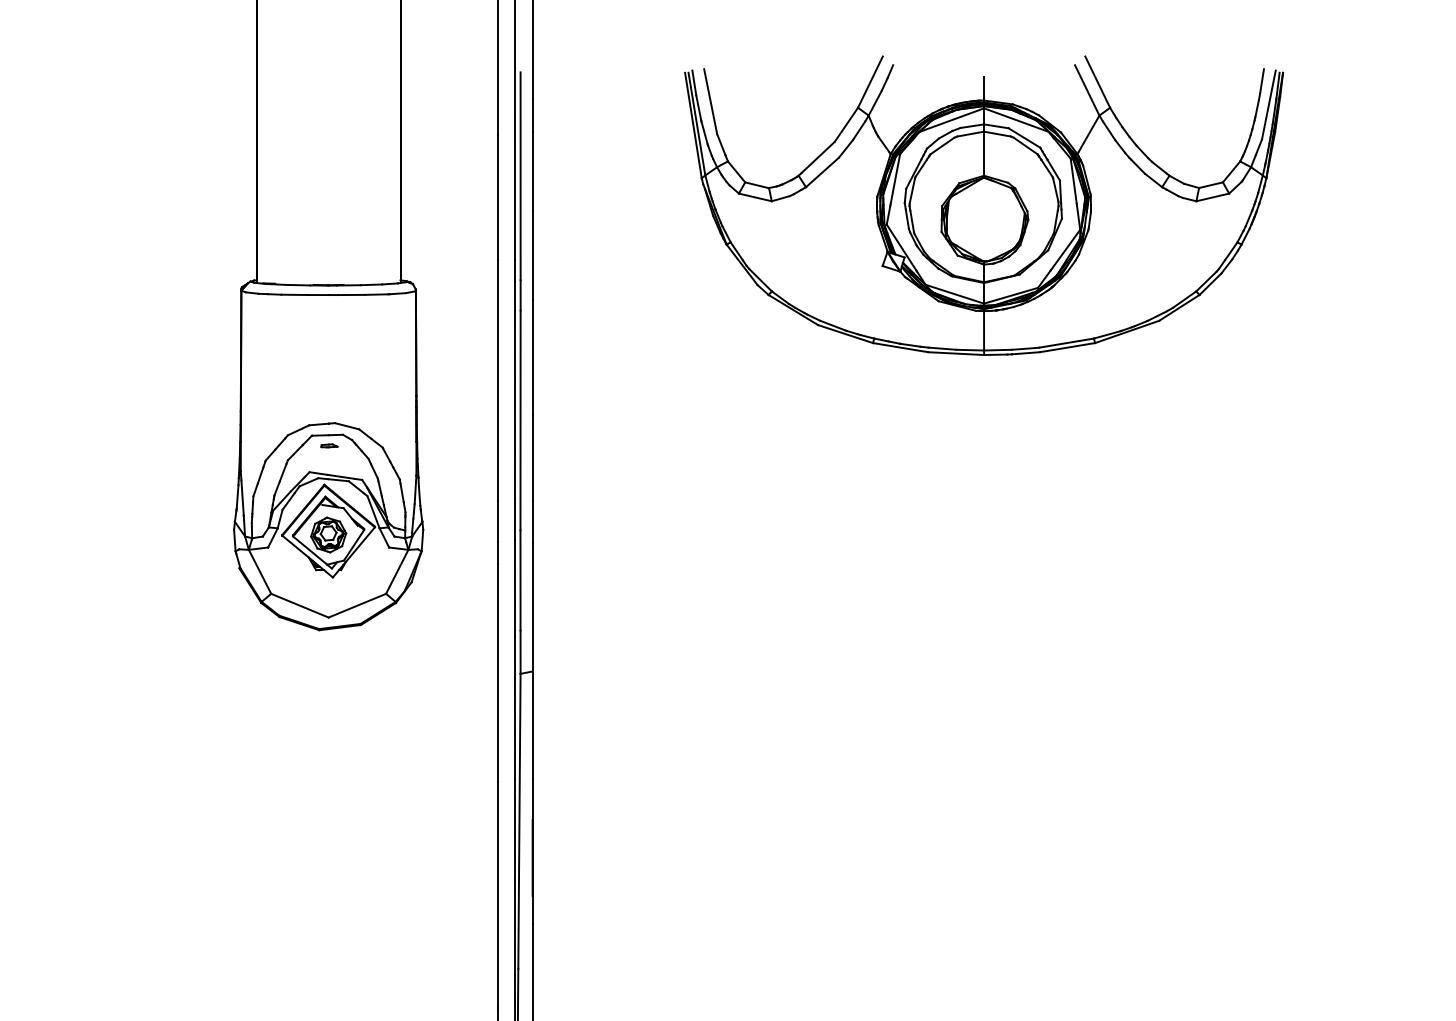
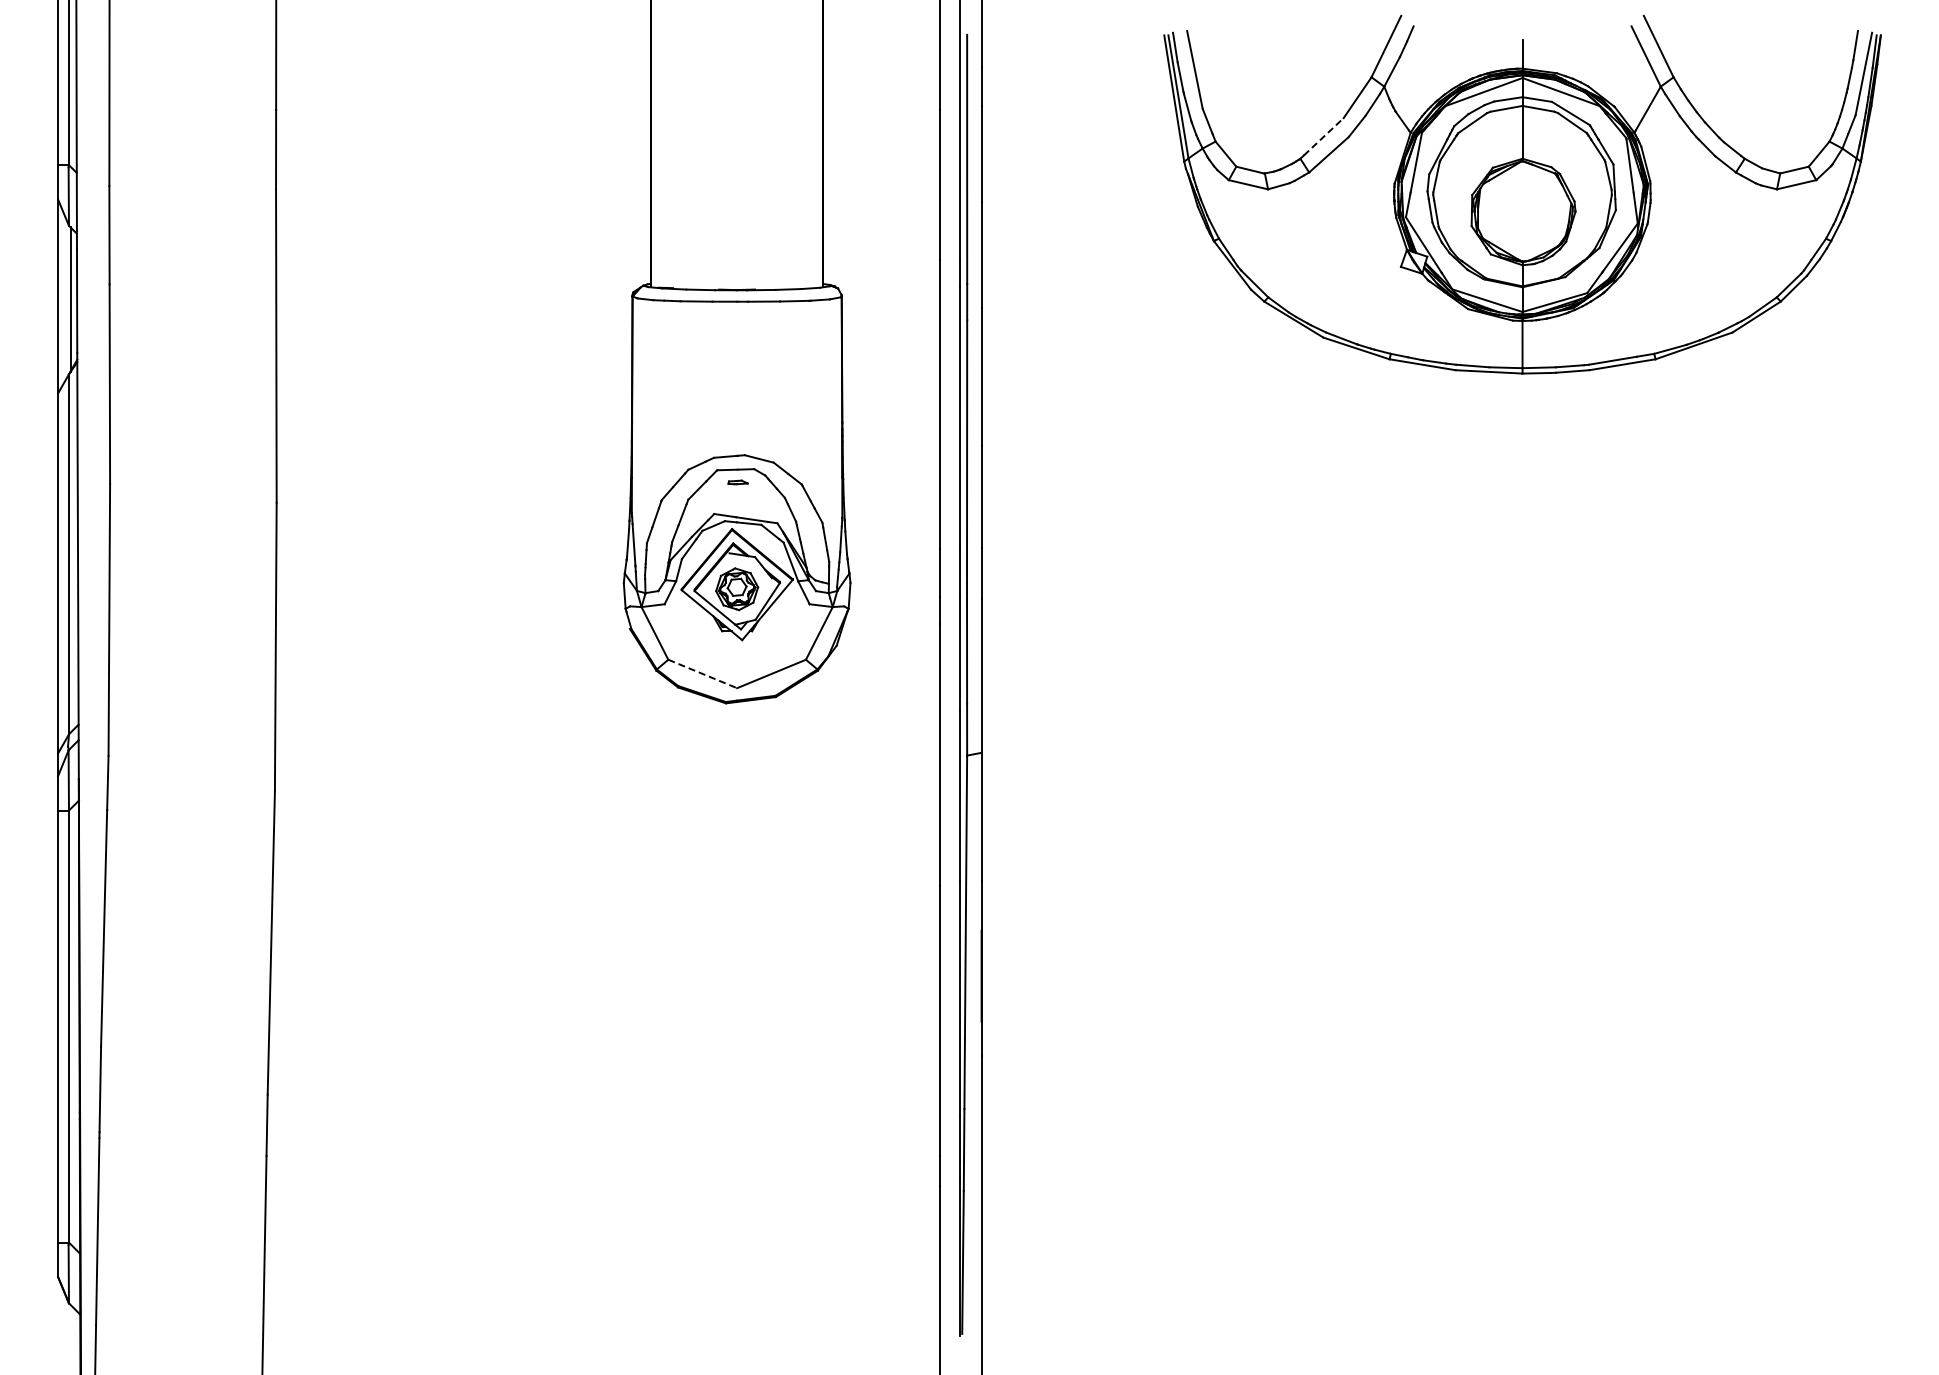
line: (818, 157) -> (1324, 136), solid -> dashed
line: (300, 606) -> (703, 674), solid -> dashed

